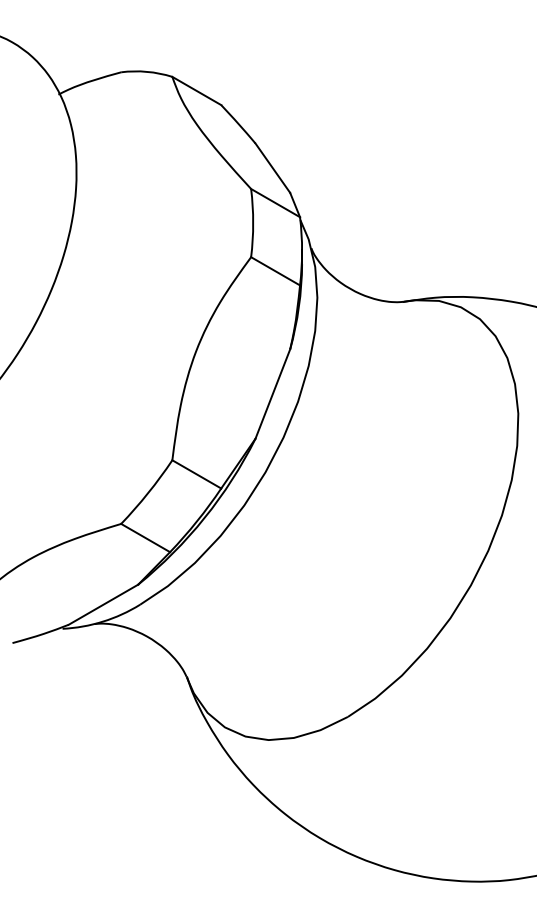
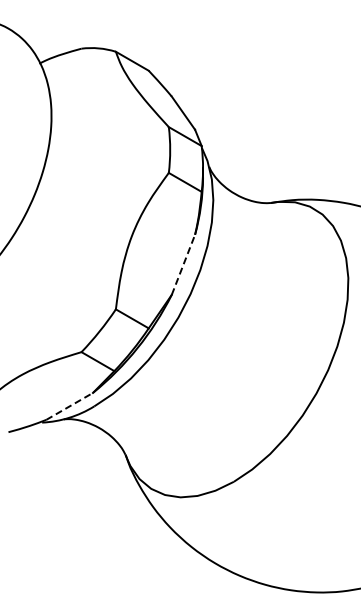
line: (272, 393) -> (183, 264), solid -> dashed
line: (103, 604) -> (69, 406), solid -> dashed

